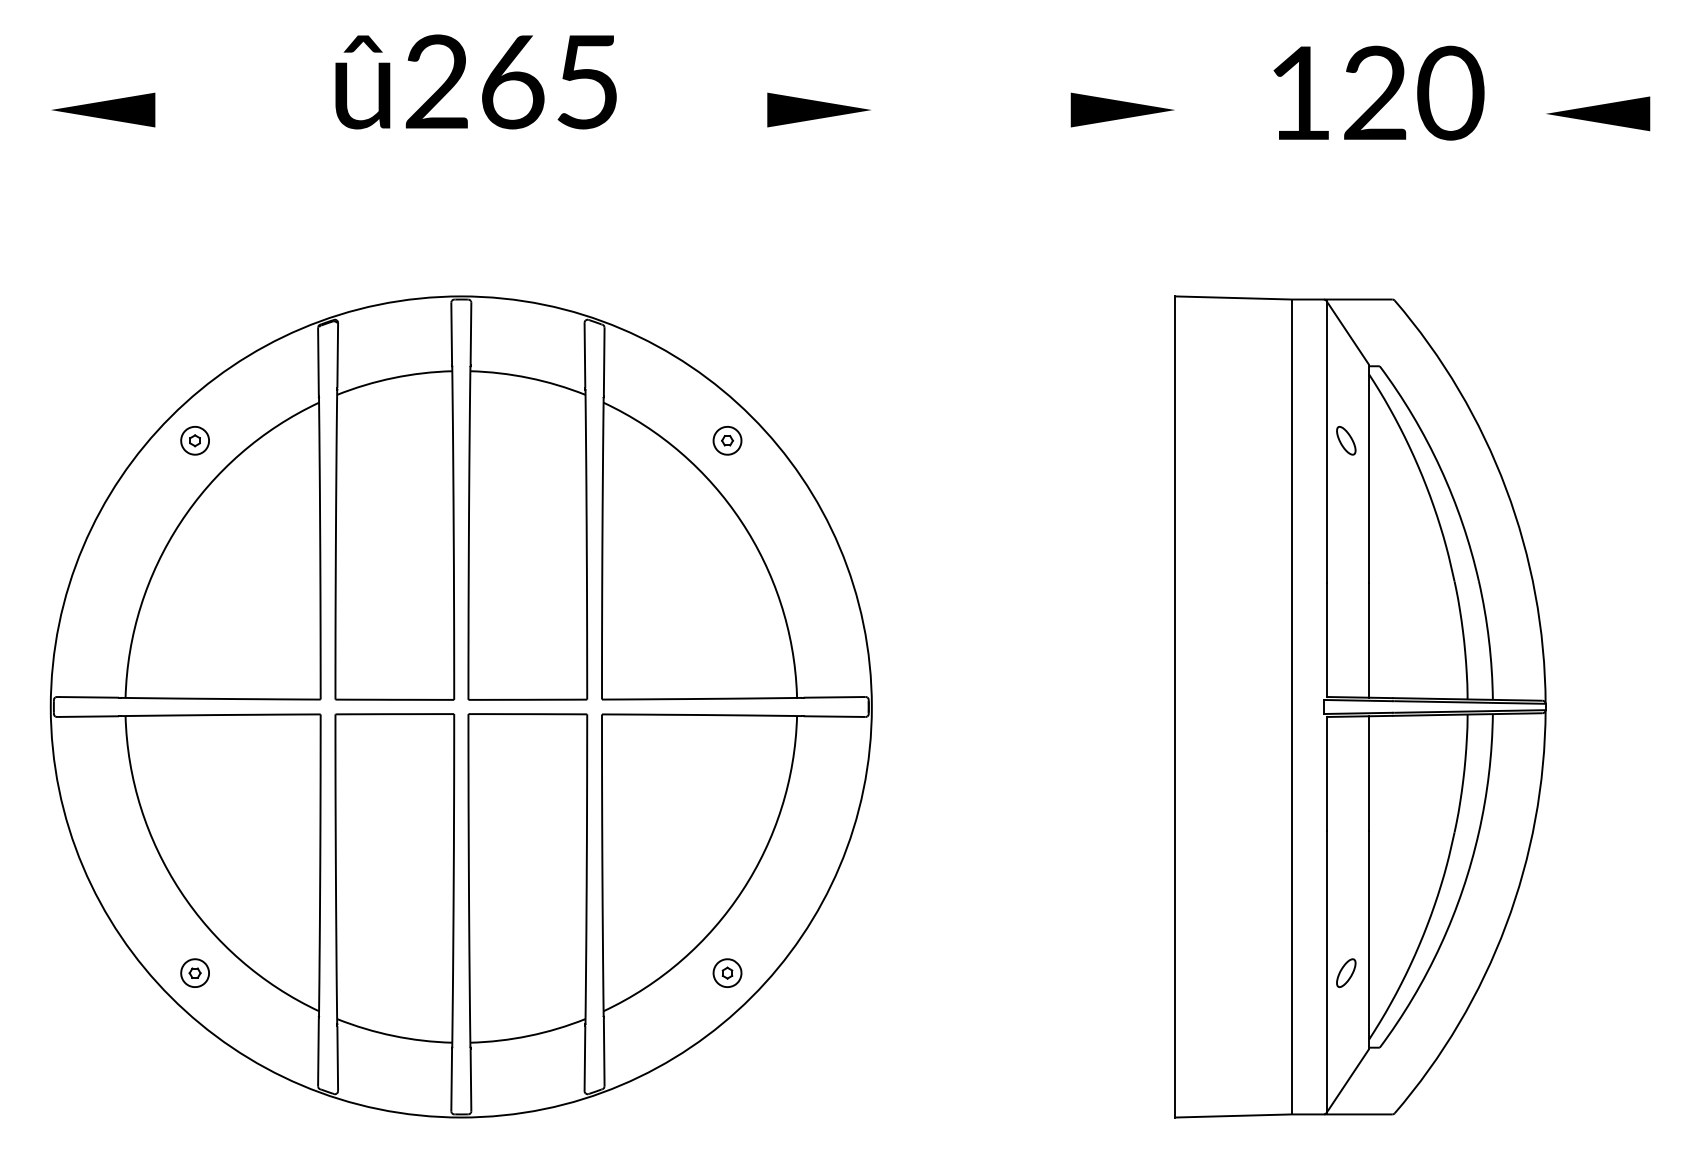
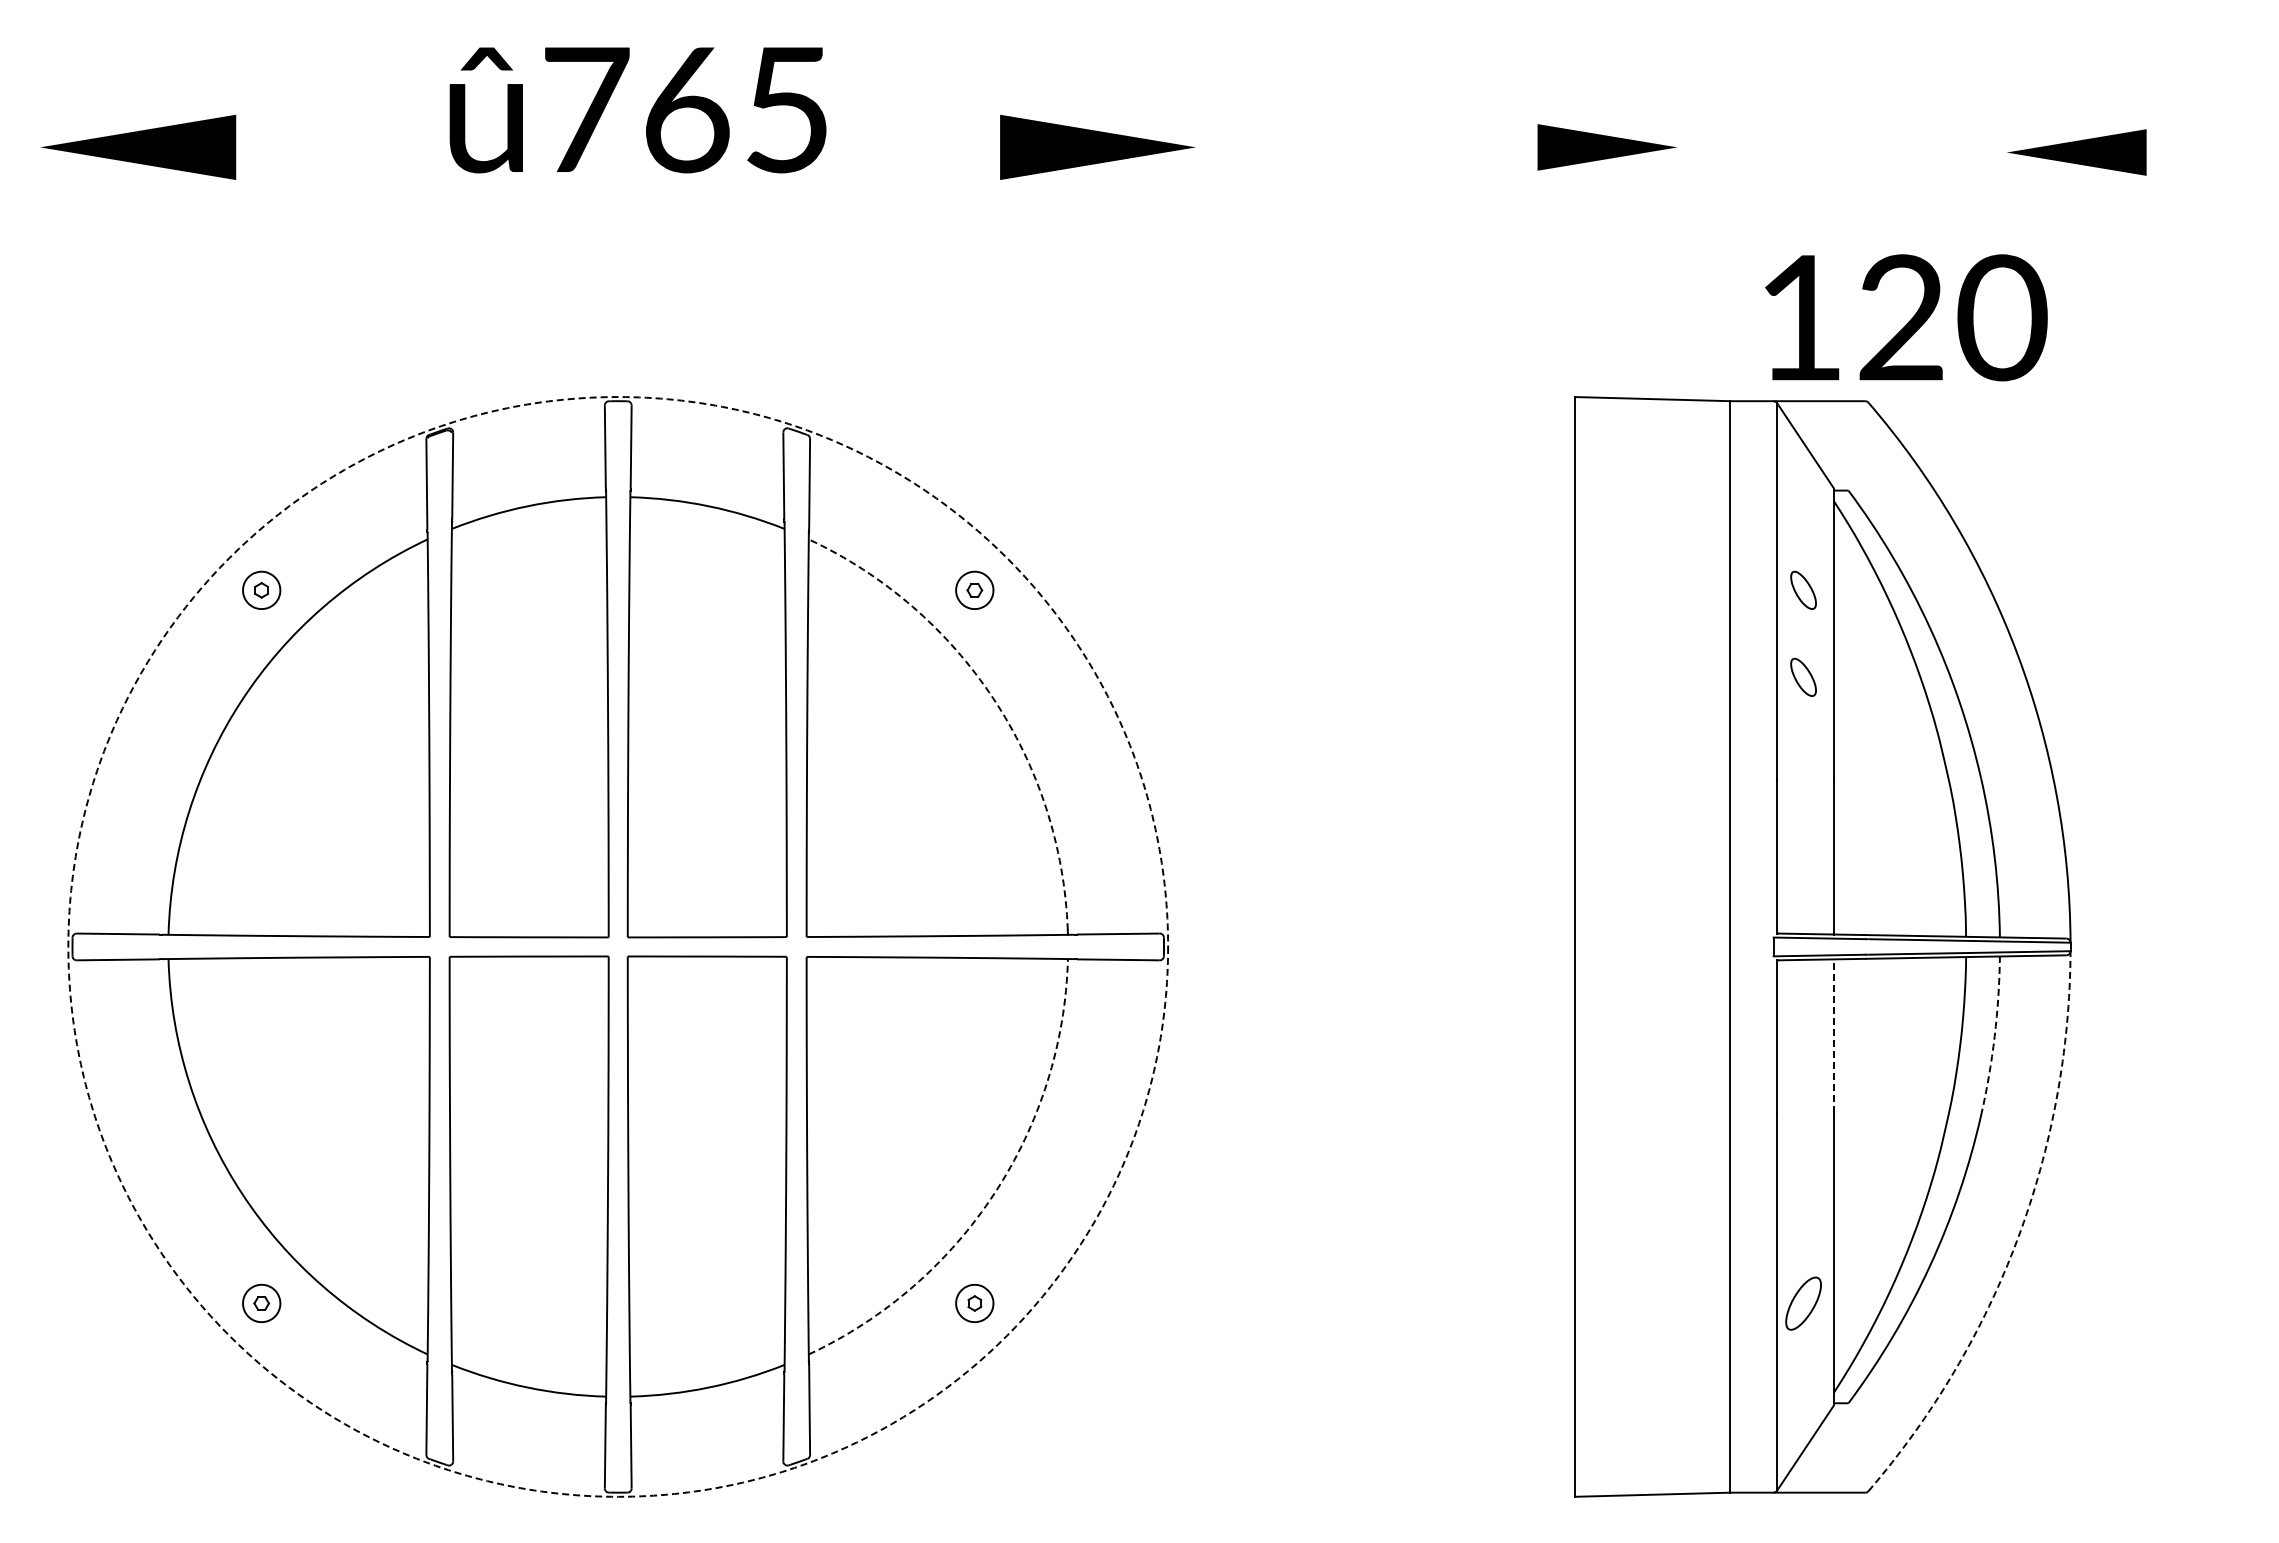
text: (437, 81) -> (586, 108), 265 -> 765
text: (1379, 92) -> (1906, 317), moved
part: (103, 110) -> (138, 147), size x1.4
part: (819, 110) -> (1097, 147), size x1.4
part: (1122, 110) -> (1606, 147), moved
part: (1597, 113) -> (2076, 152), moved
part: (1346, 505) -> (1803, 676), added
arc: (741, 521) -> (993, 698), solid -> dashed
circle: (461, 706) -> (618, 946), solid -> dashed
line: (1369, 773) -> (1834, 1036), solid -> dashed
arc: (1488, 773) -> (1994, 1036), solid -> dashed
arc: (742, 891) -> (994, 1193), solid -> dashed
arc: (1506, 925) -> (2017, 1239), solid -> dashed
part: (1346, 972) -> (1803, 1302), size x1.4

